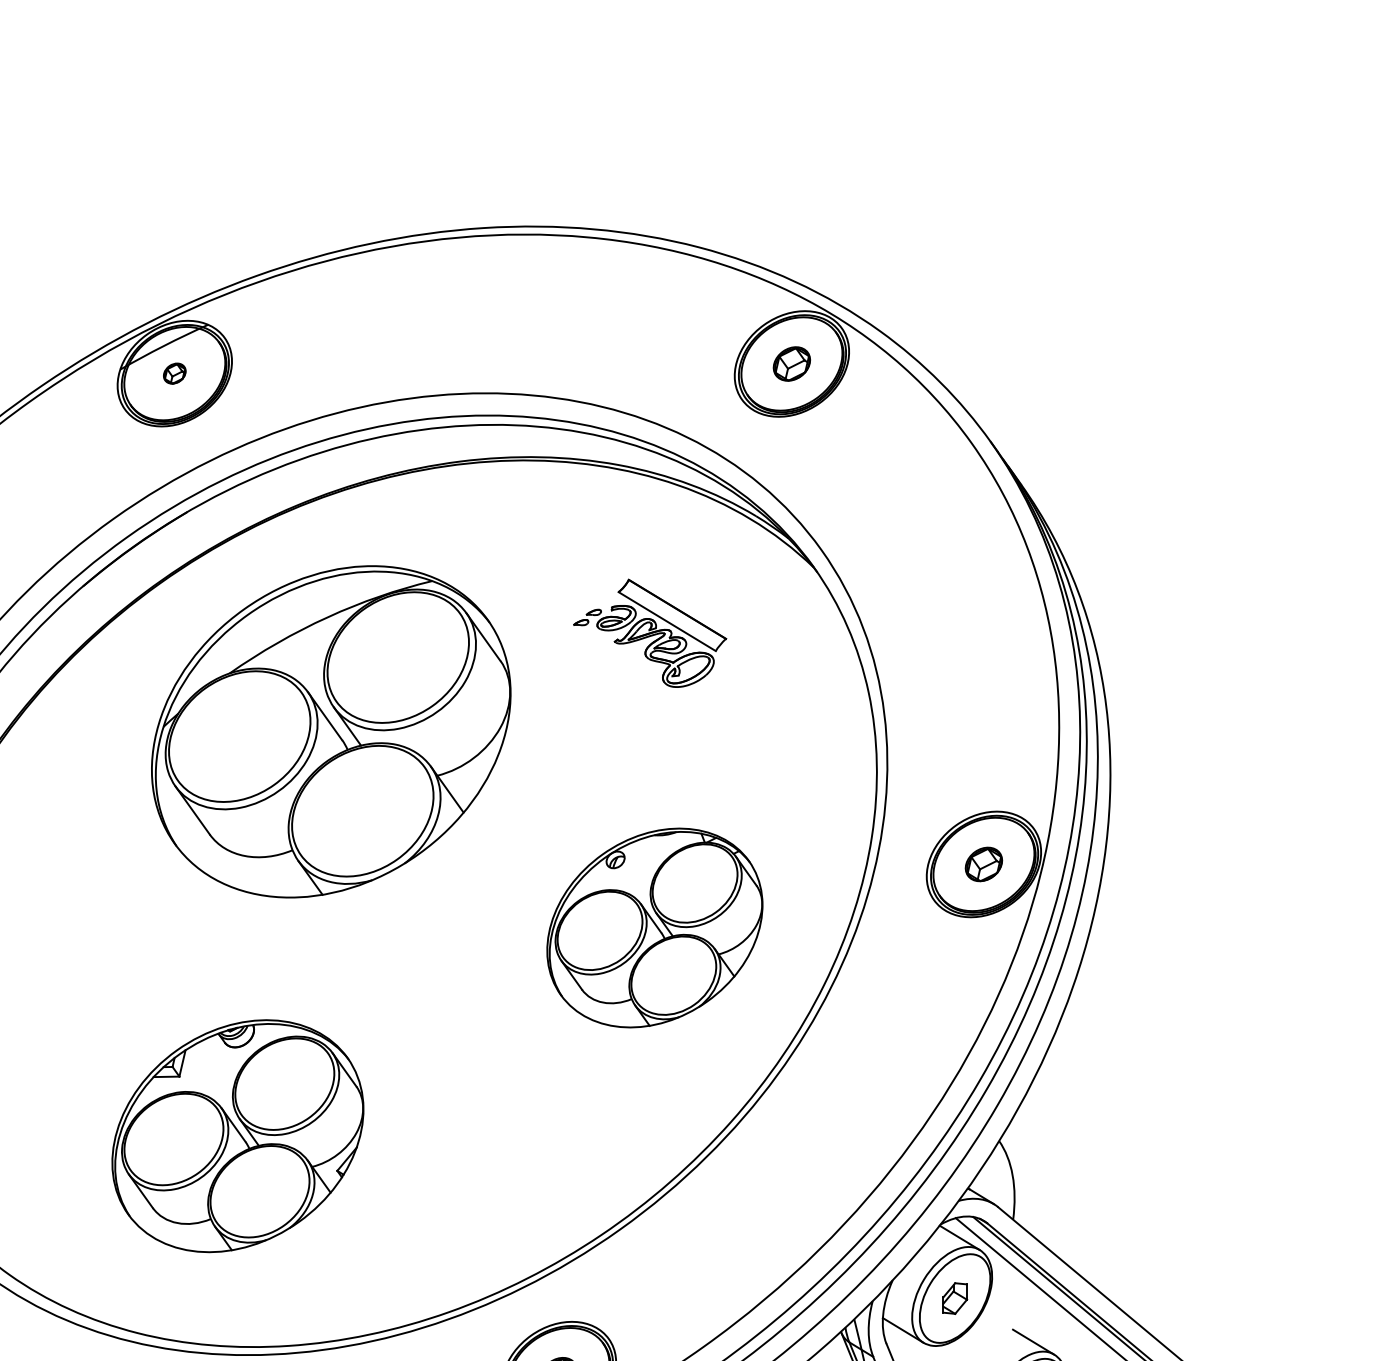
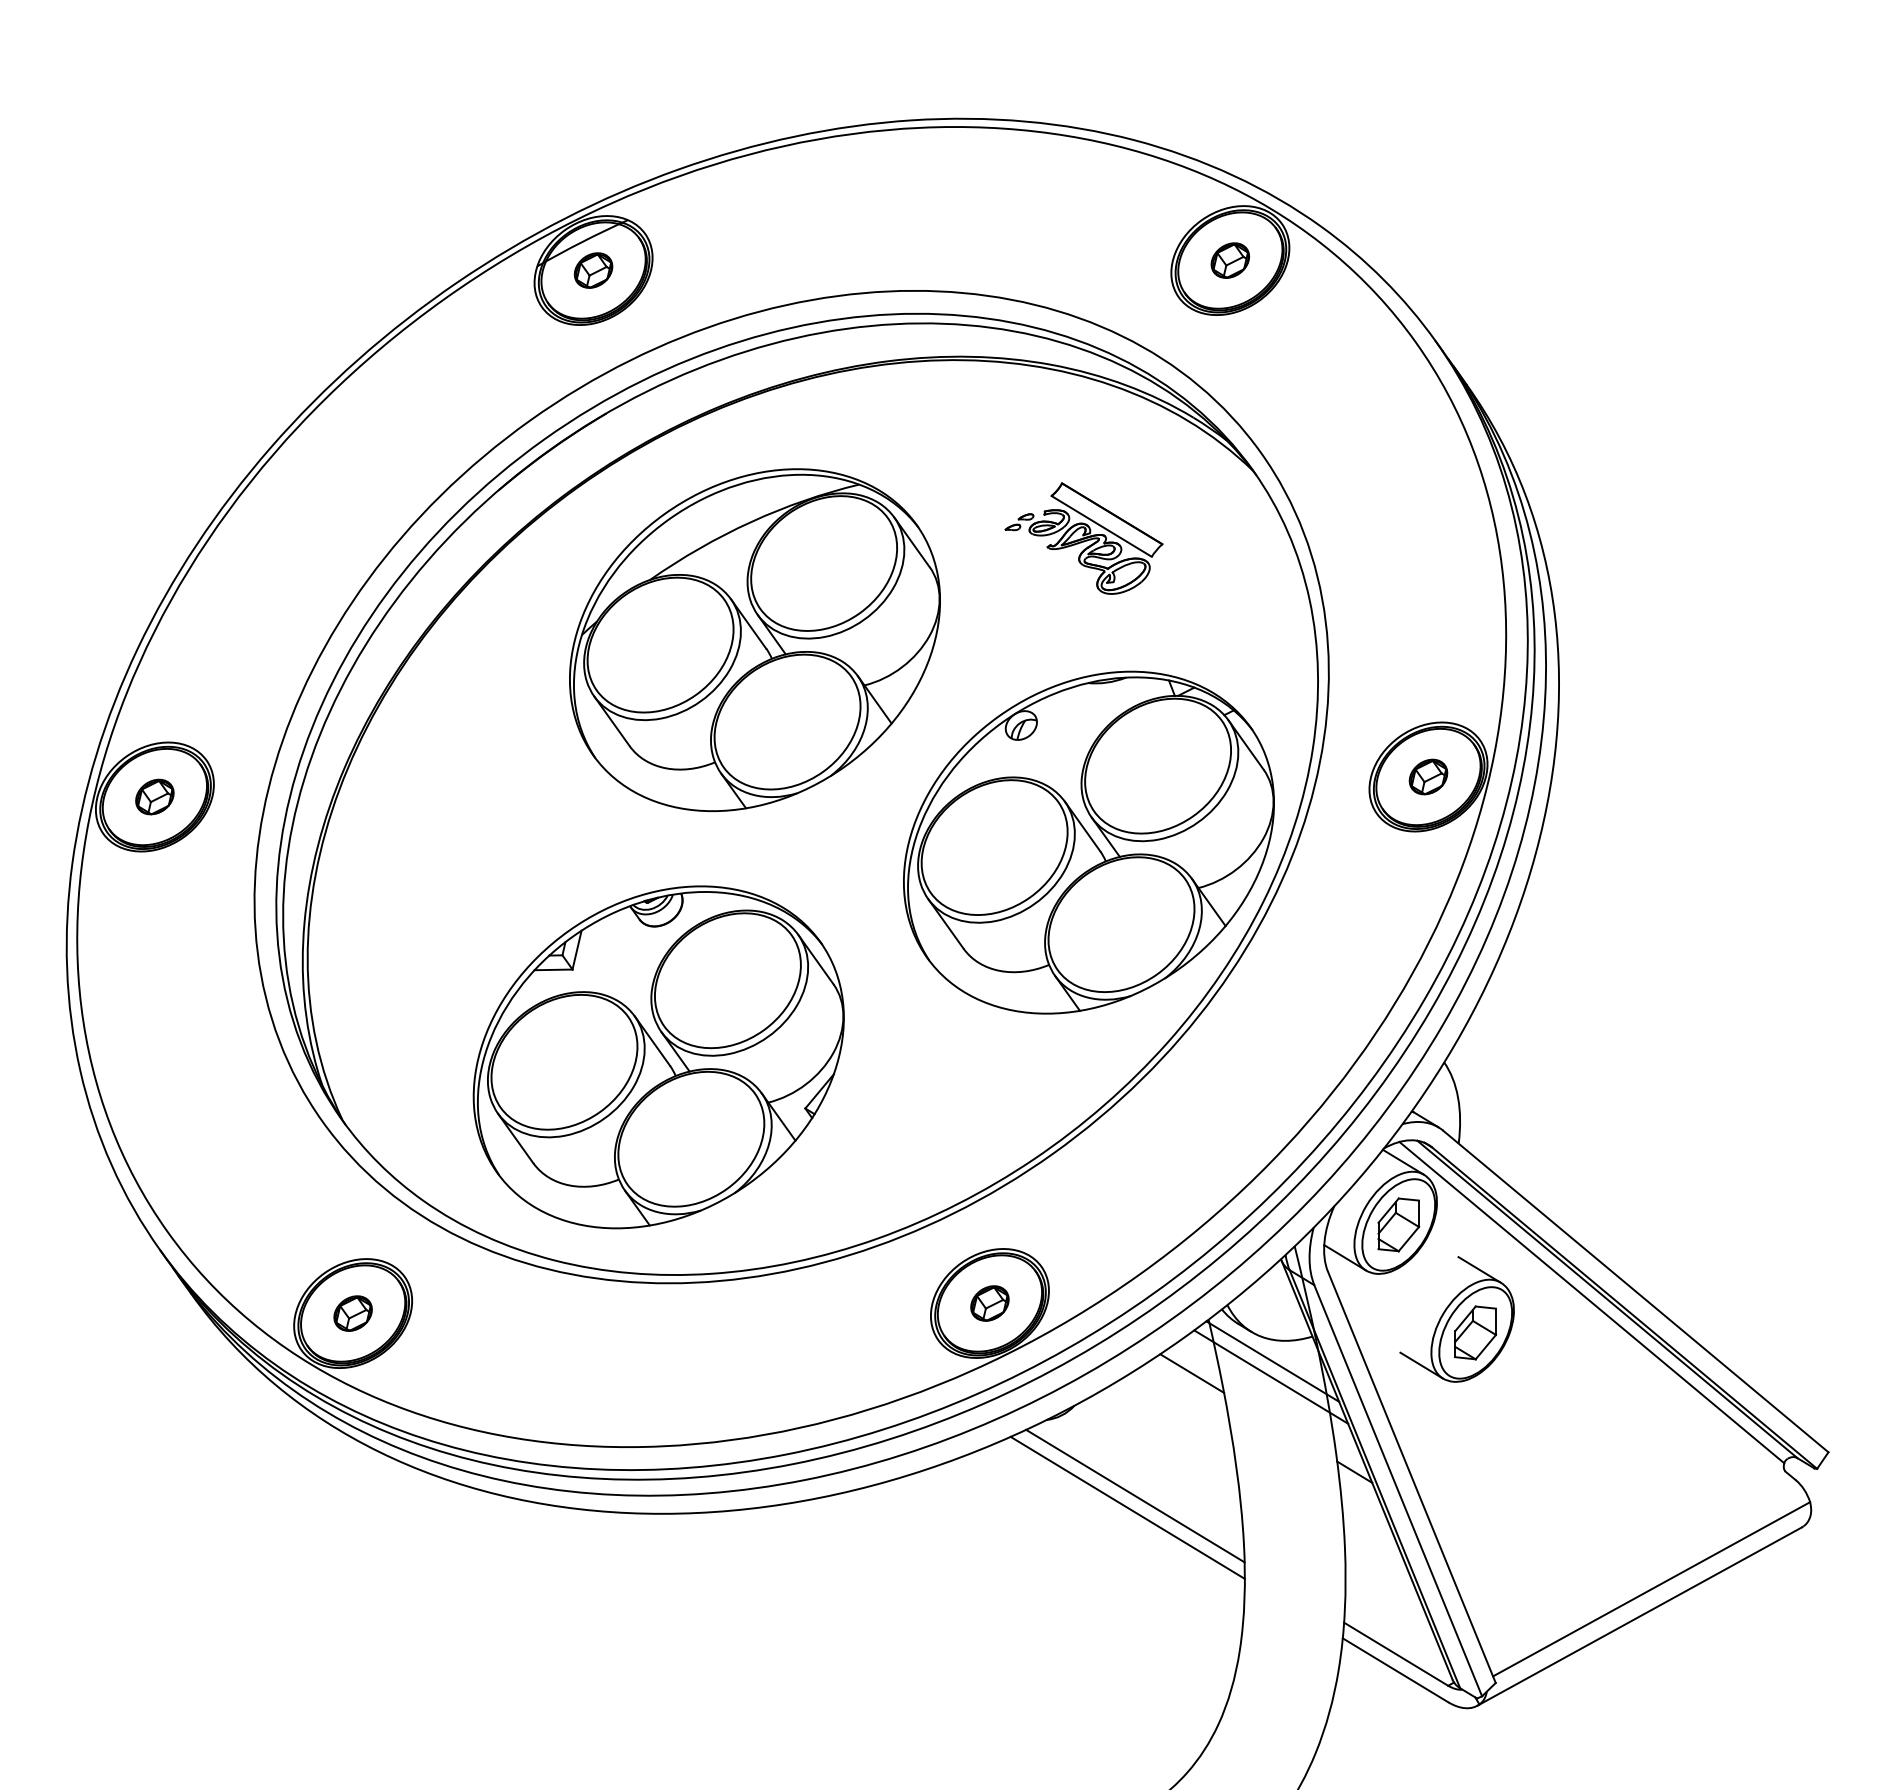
part: (174, 373) -> (593, 270), size x1.67
part: (654, 927) -> (1088, 842), size x1.67
part: (237, 1136) -> (658, 1057), size x1.43
part: (954, 1298) -> (1398, 1224), size x1.67

